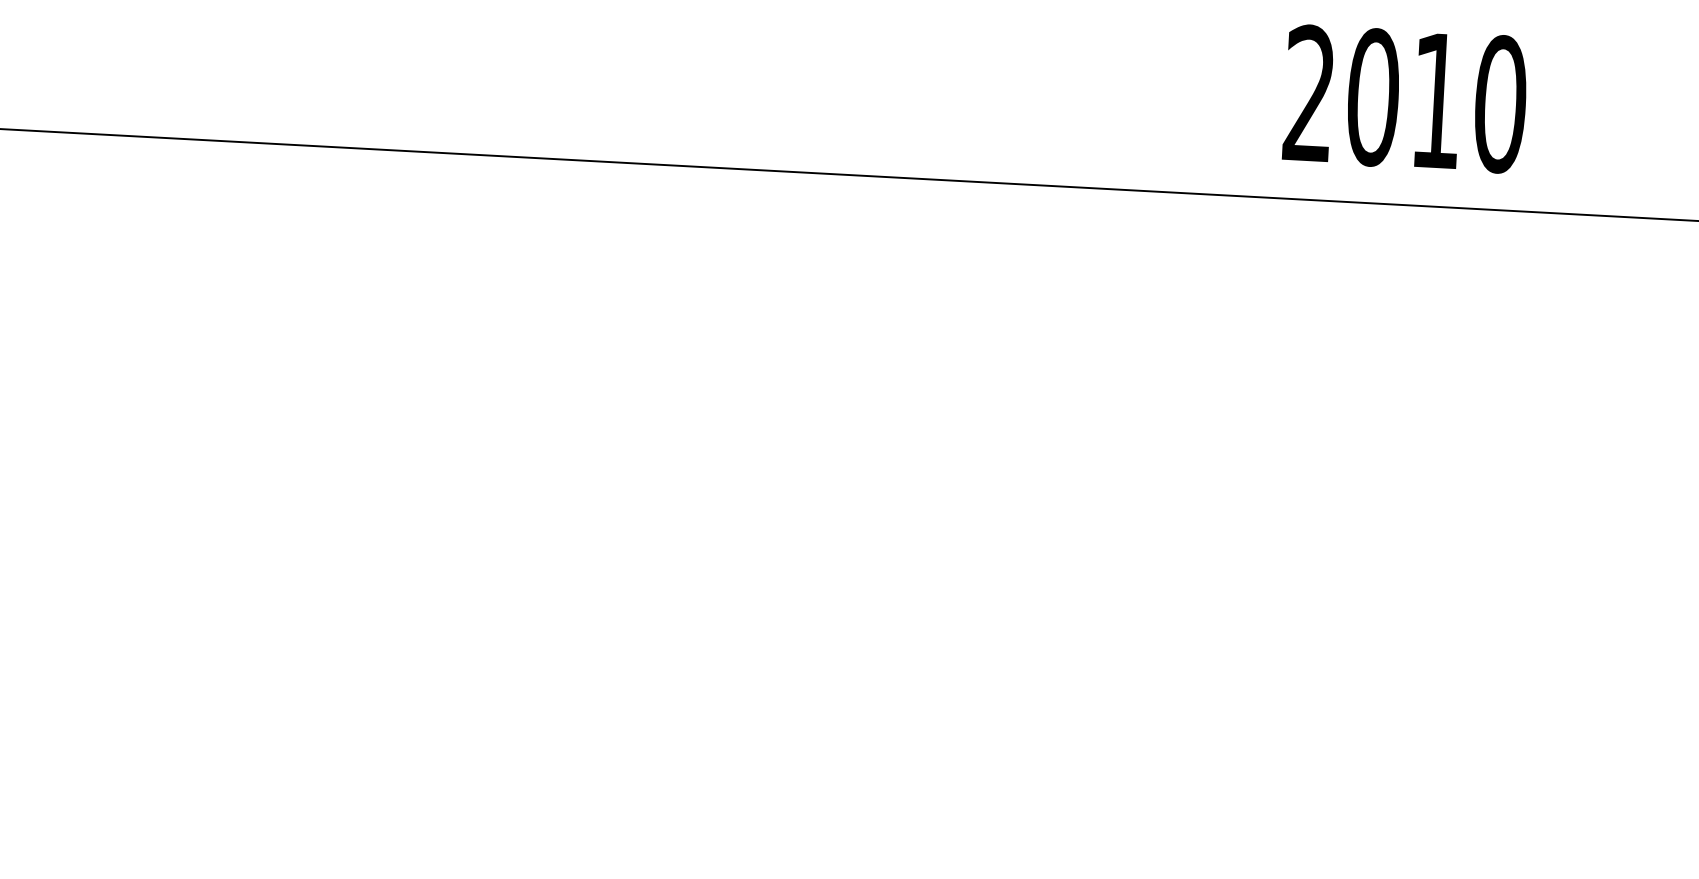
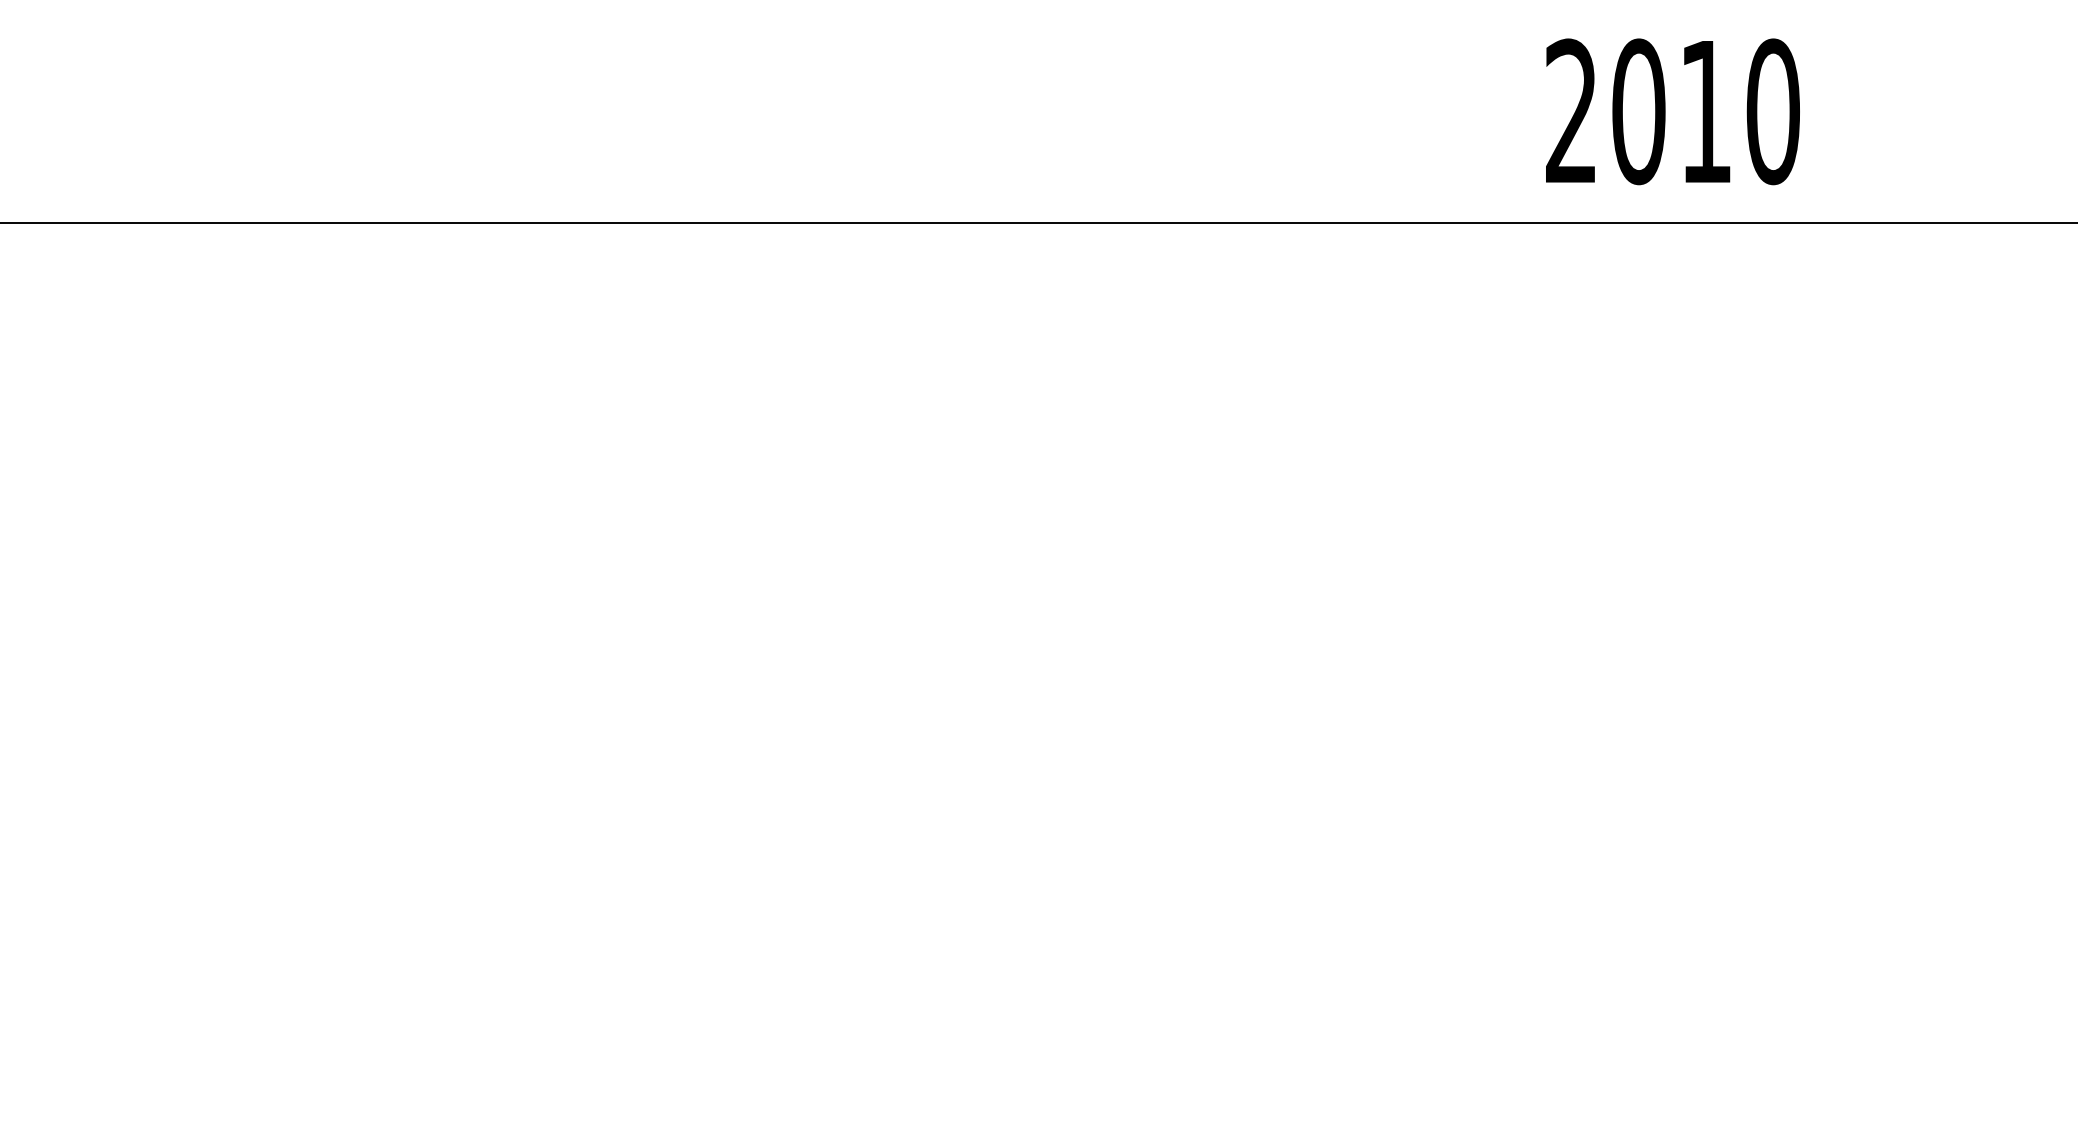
text: (1405, 98) -> (1672, 111), moved

